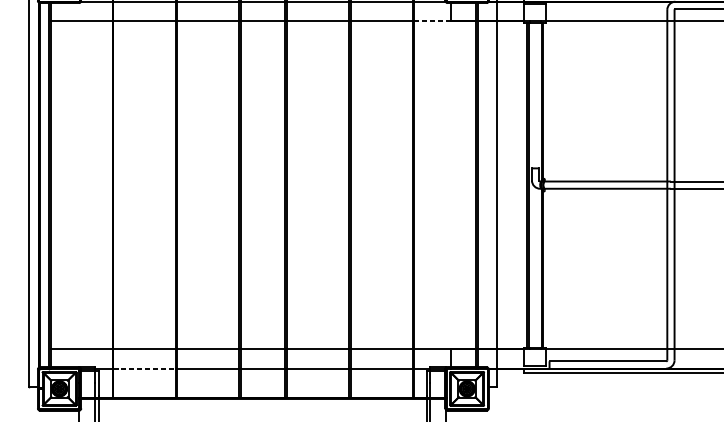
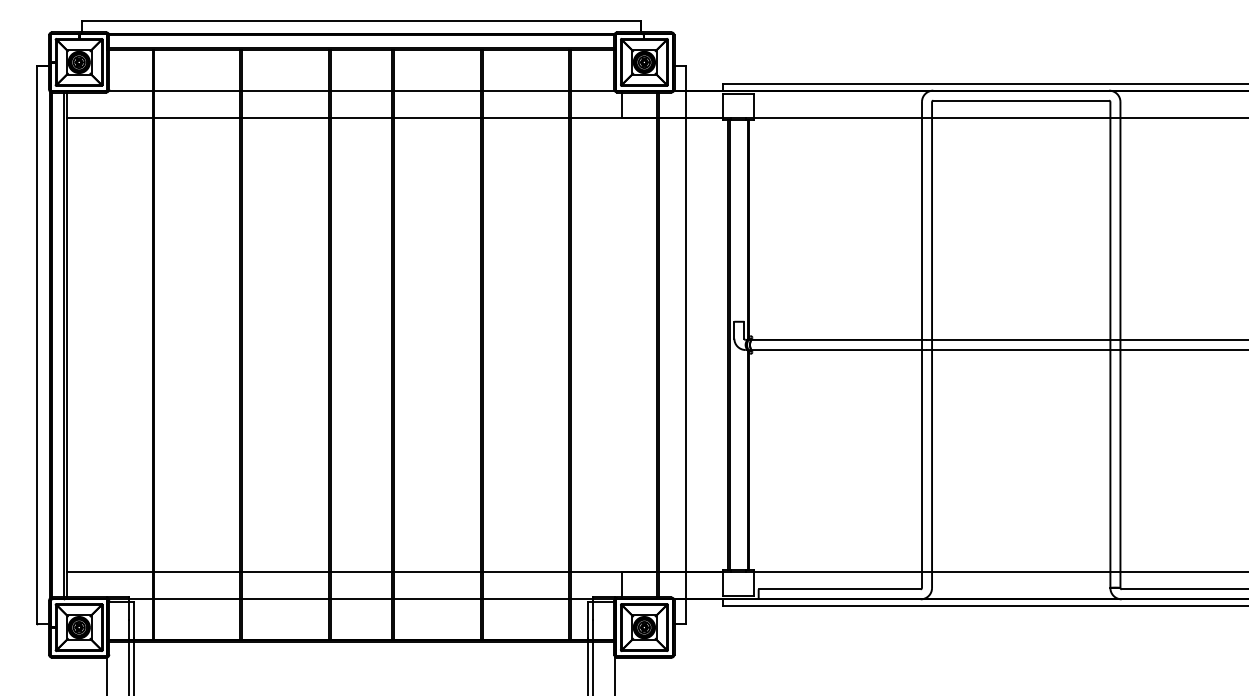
line: (432, 21) -> (596, 117), dashed -> solid
line: (144, 368) -> (197, 599), dashed -> solid

